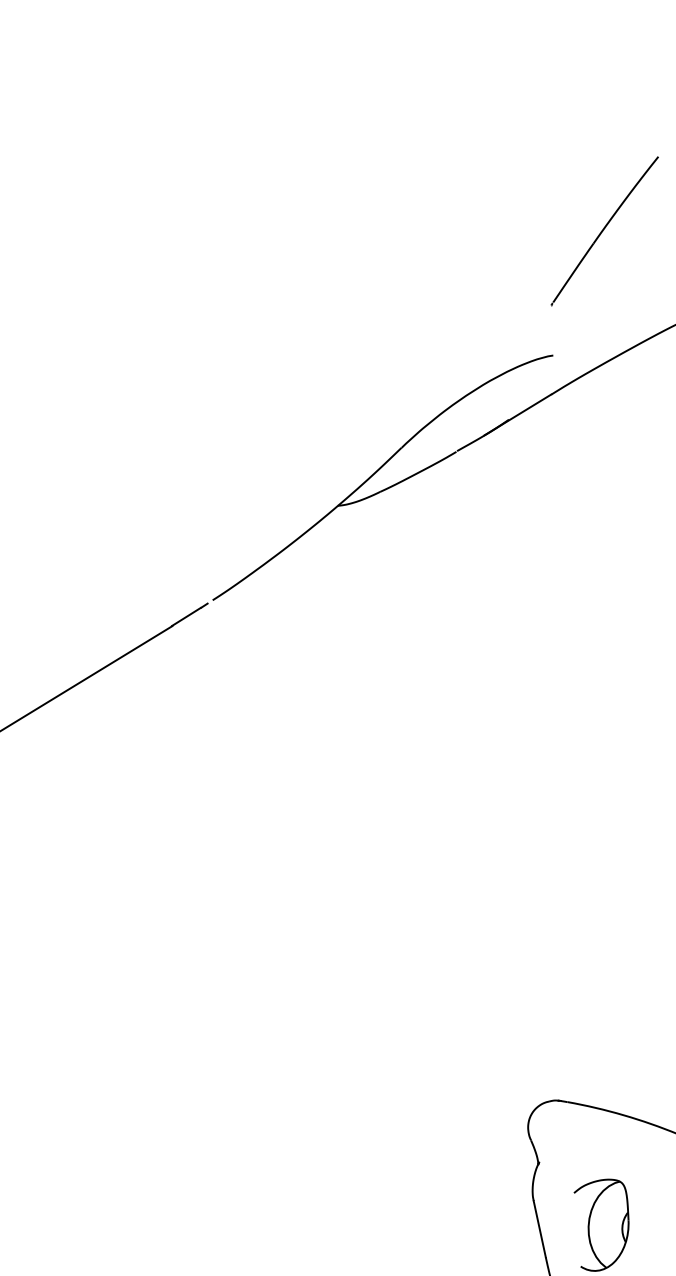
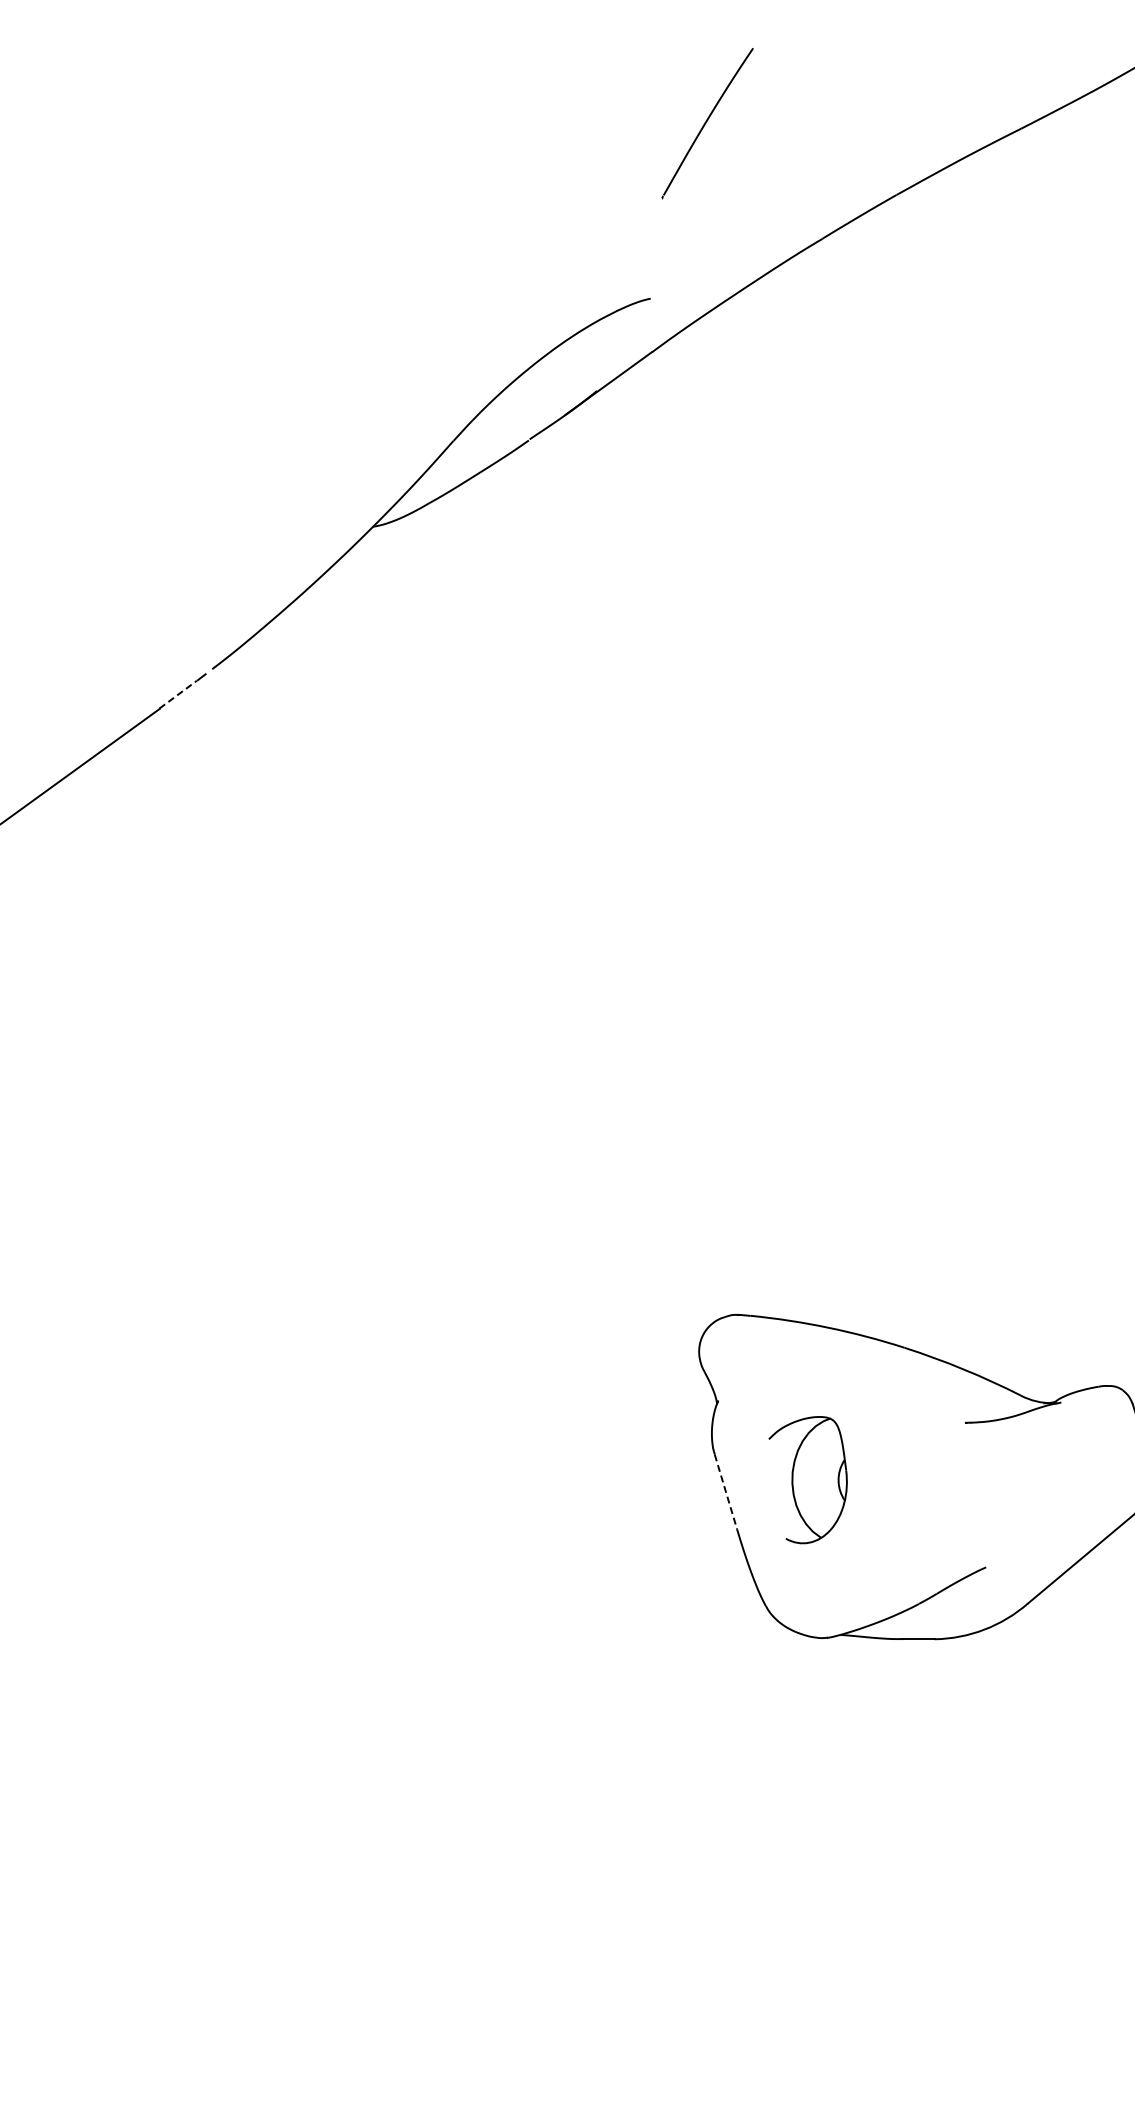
part: (604, 231) -> (707, 123), size x0.7
line: (186, 616) -> (178, 694), solid -> dashed
line: (540, 1229) -> (726, 1492), solid -> dashed

